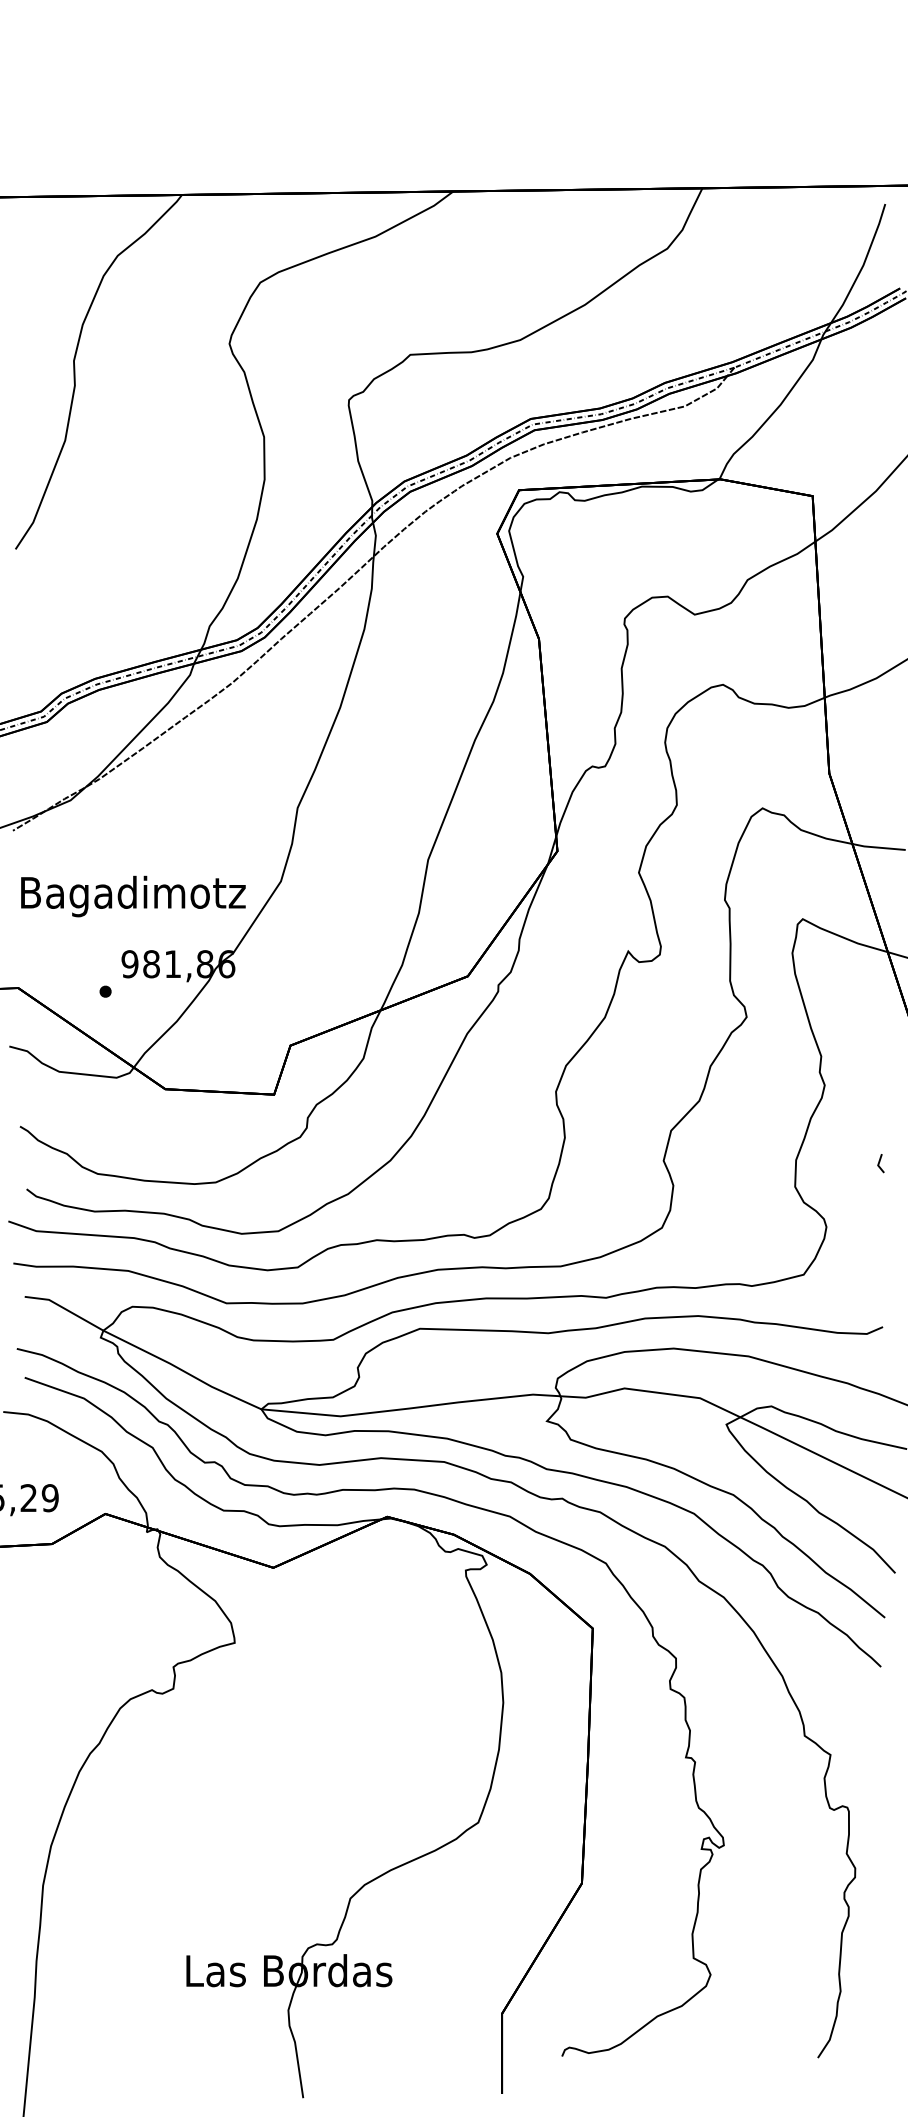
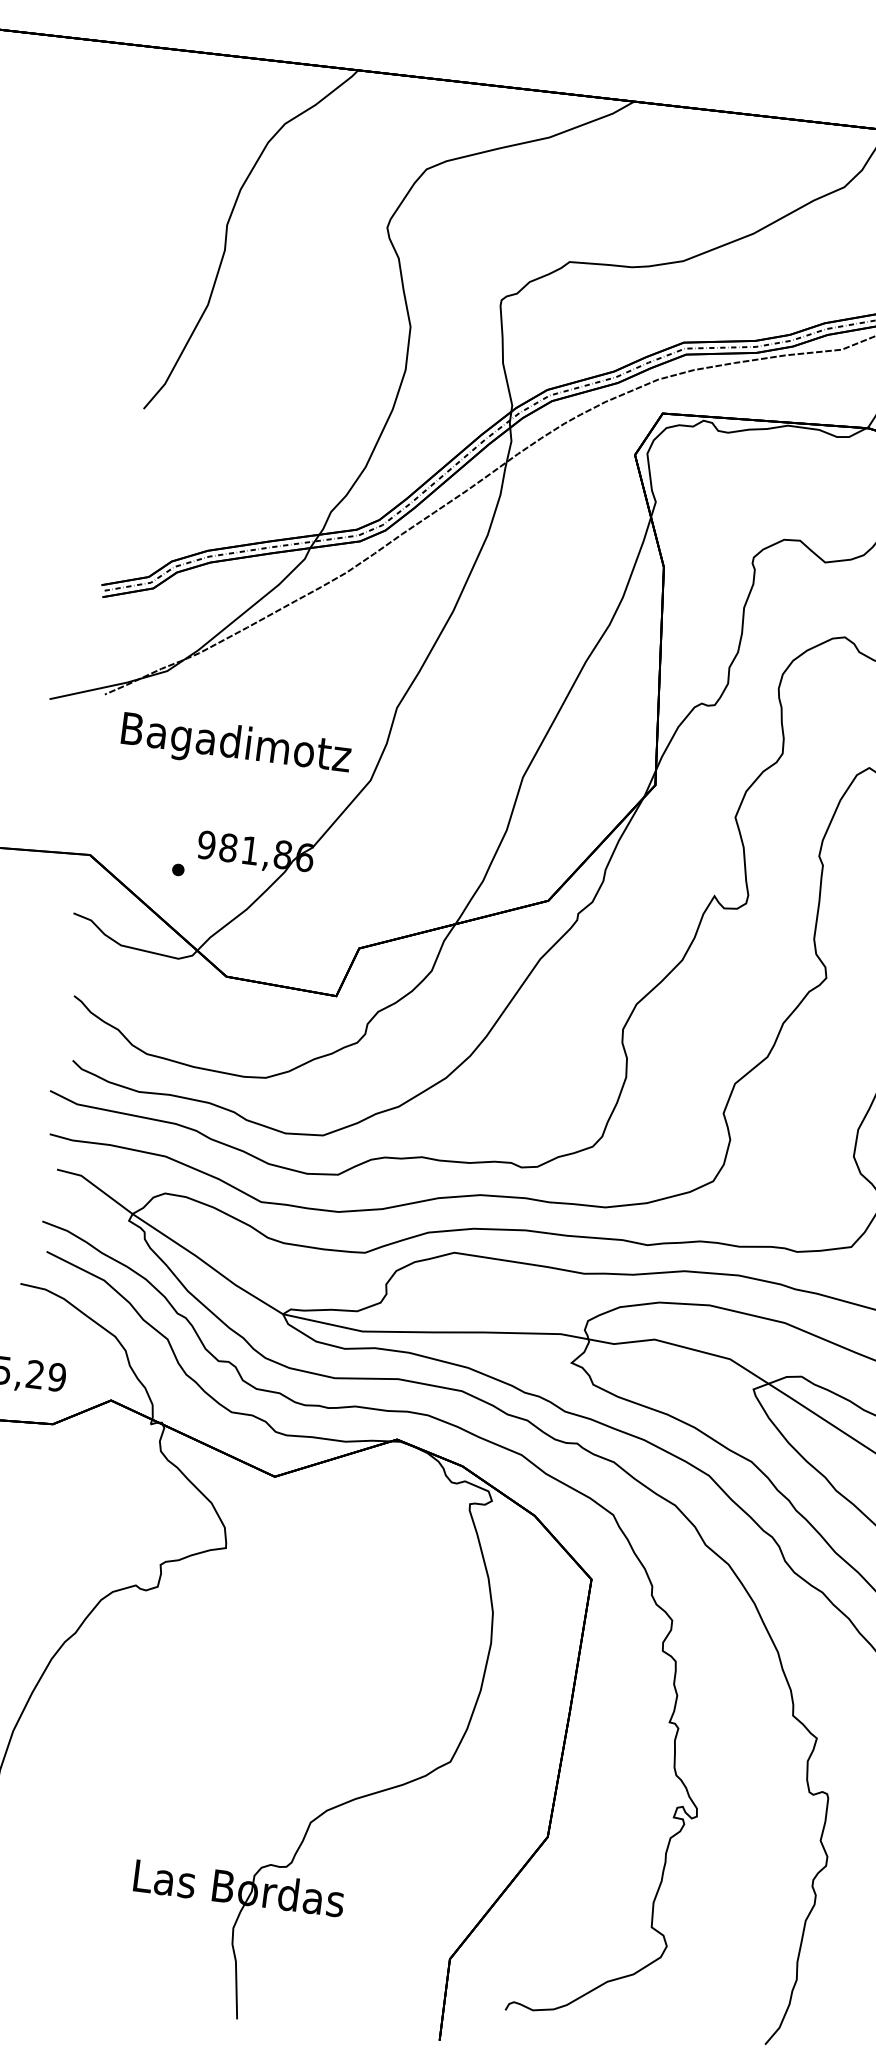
text: (133, 896) -> (236, 745), moved

